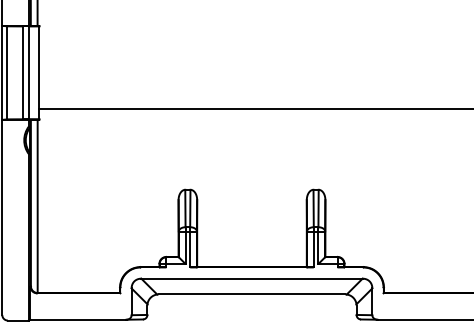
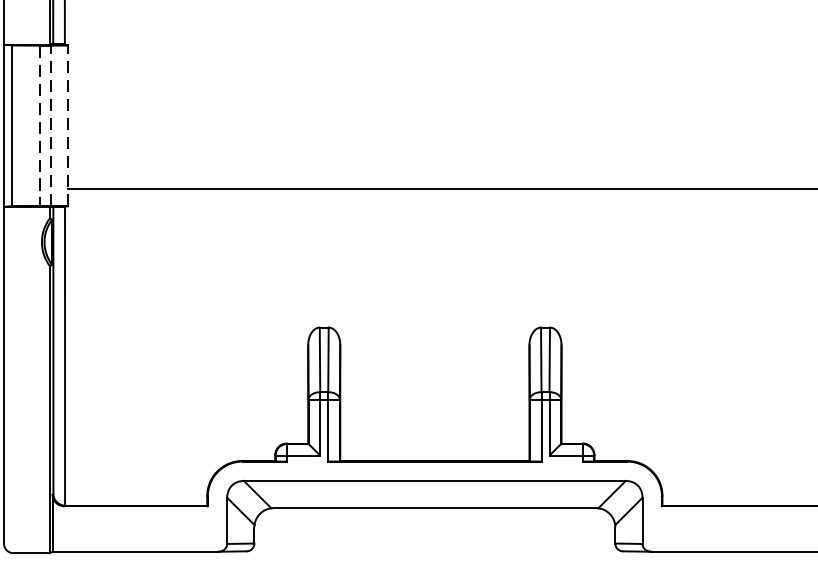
line: (29, 72) -> (50, 125), solid -> dashed
line: (39, 72) -> (68, 125), solid -> dashed
line: (22, 73) -> (38, 126), solid -> dashed

